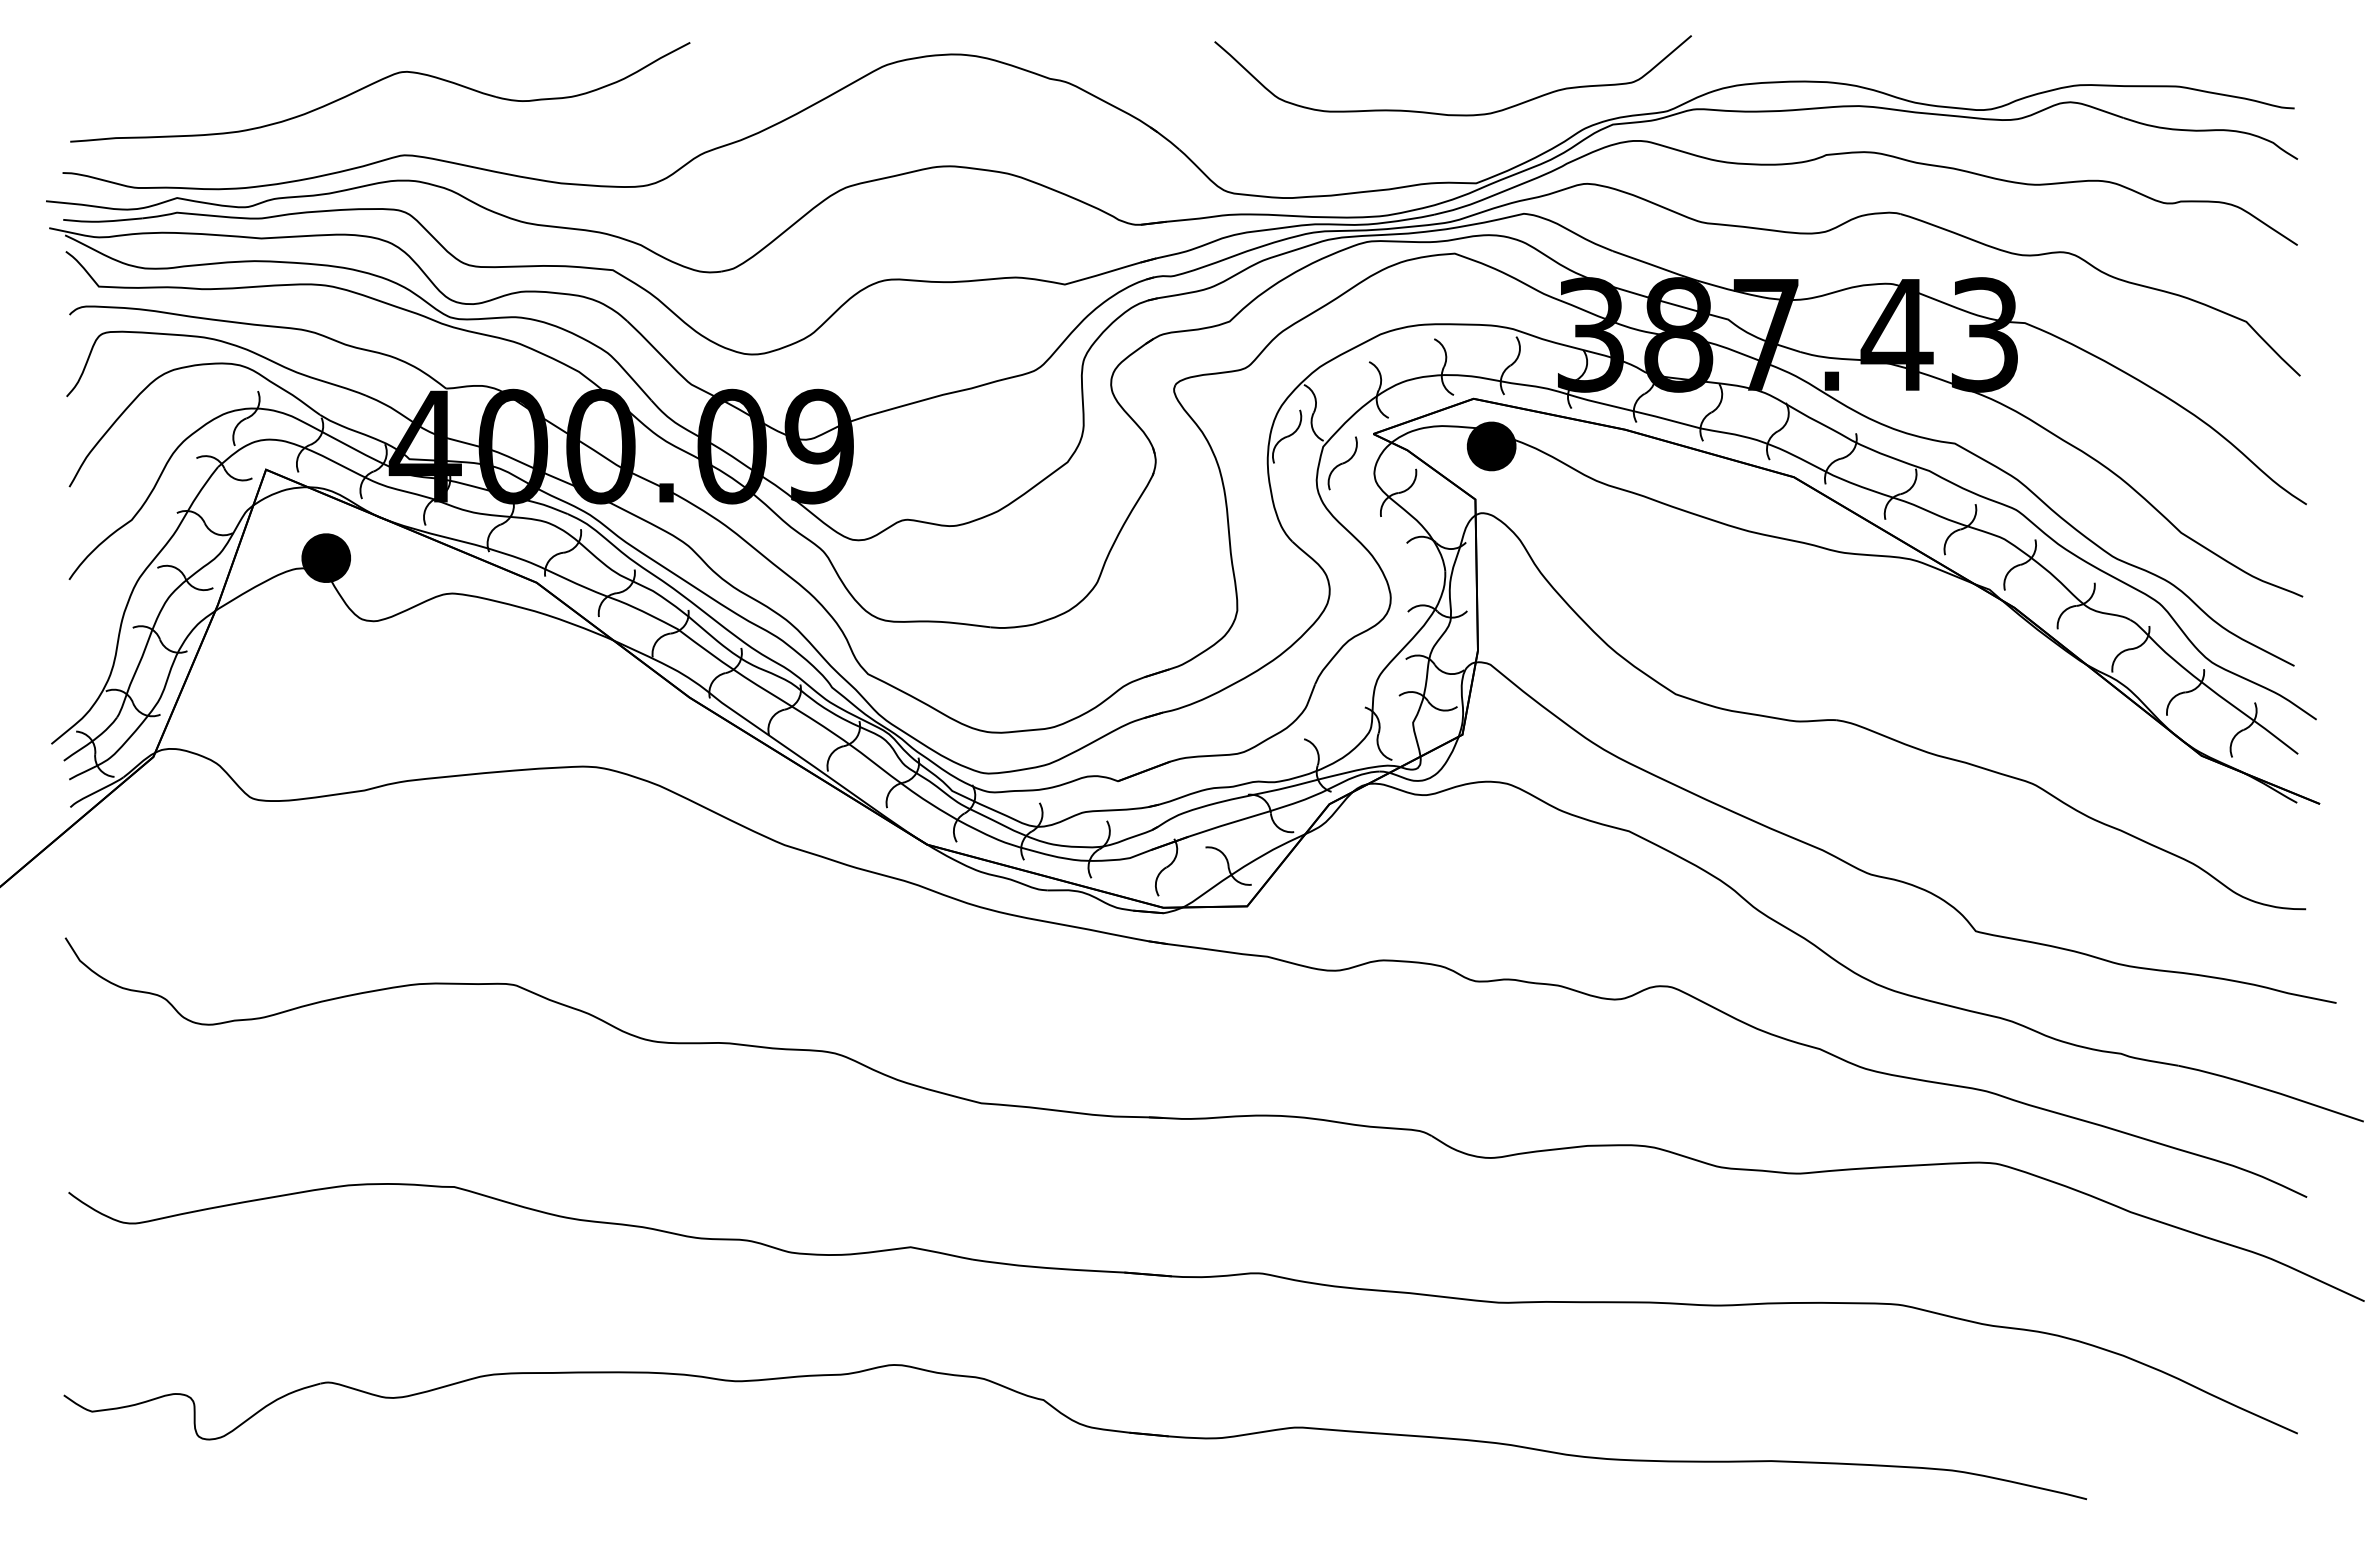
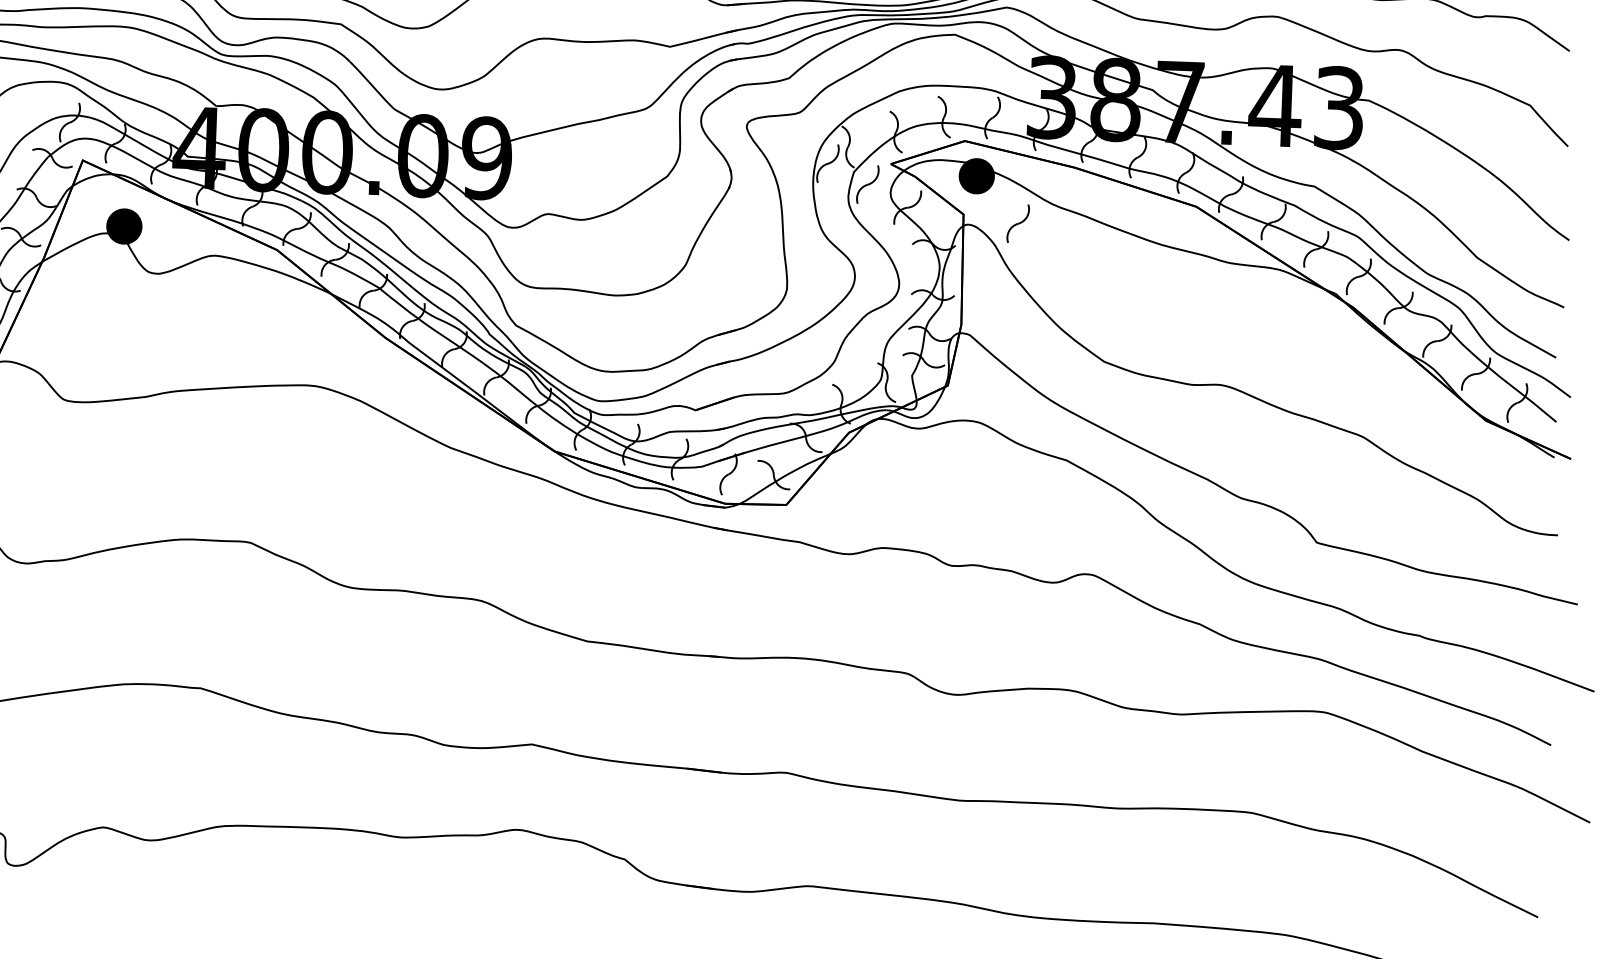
part: (1550, 509) -> (1018, 223), added

